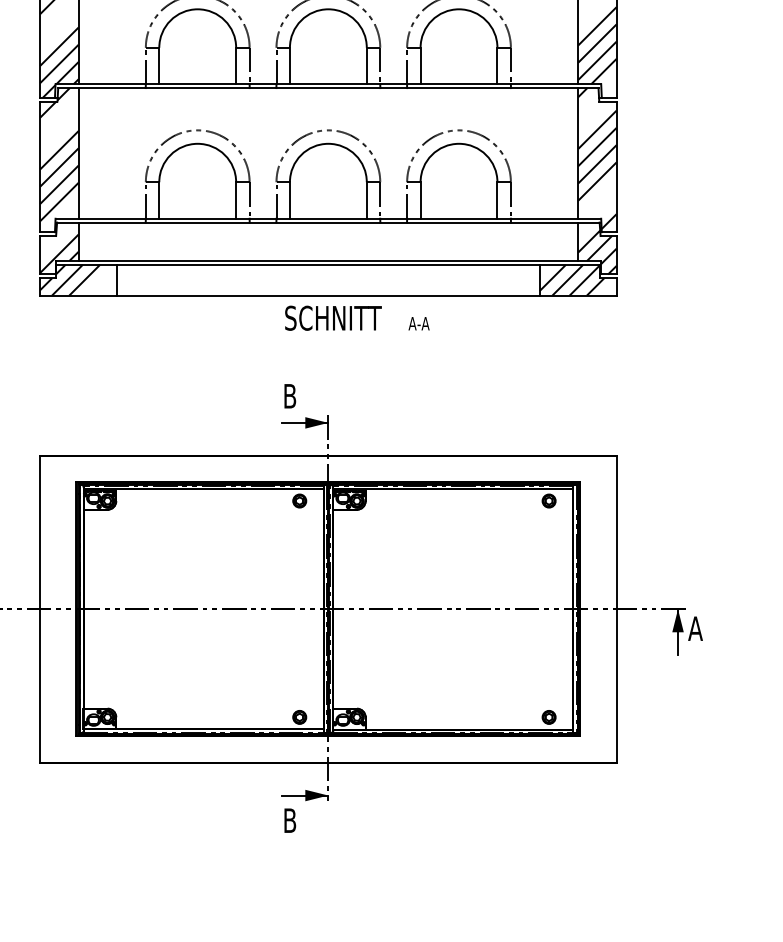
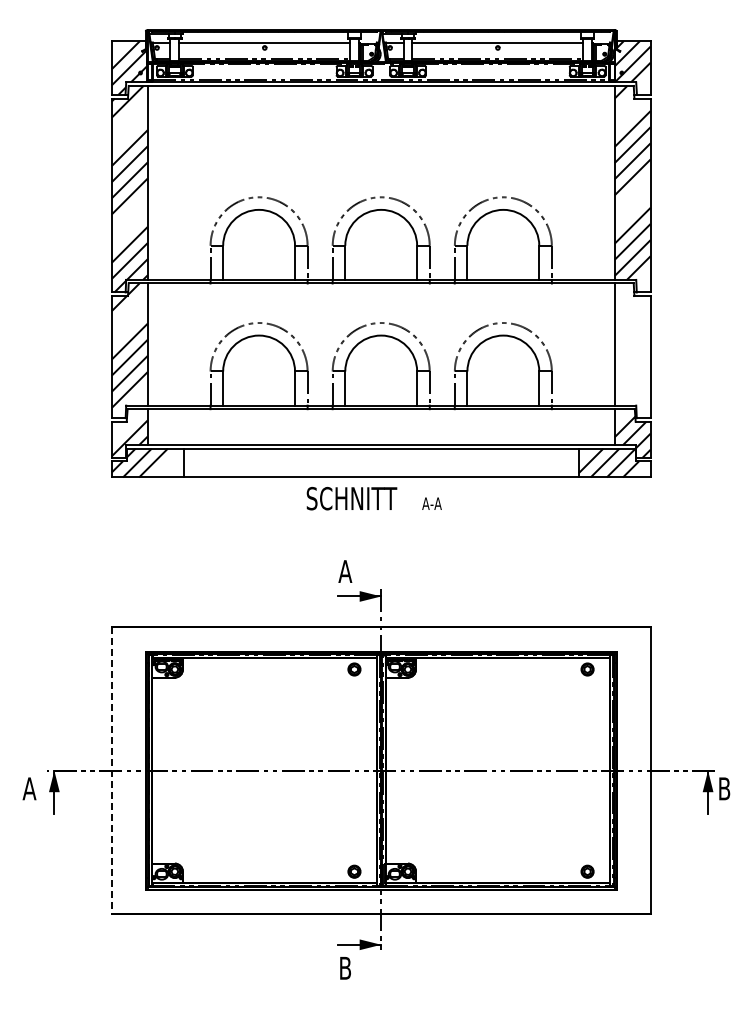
hatch: (597, 159) -> (632, 350), removed
text: (356, 318) -> (373, 498), moved
text: (290, 396) -> (345, 571), B -> A
line: (39, 609) -> (111, 770), solid -> dashed
text: (695, 628) -> (724, 788), A -> B

